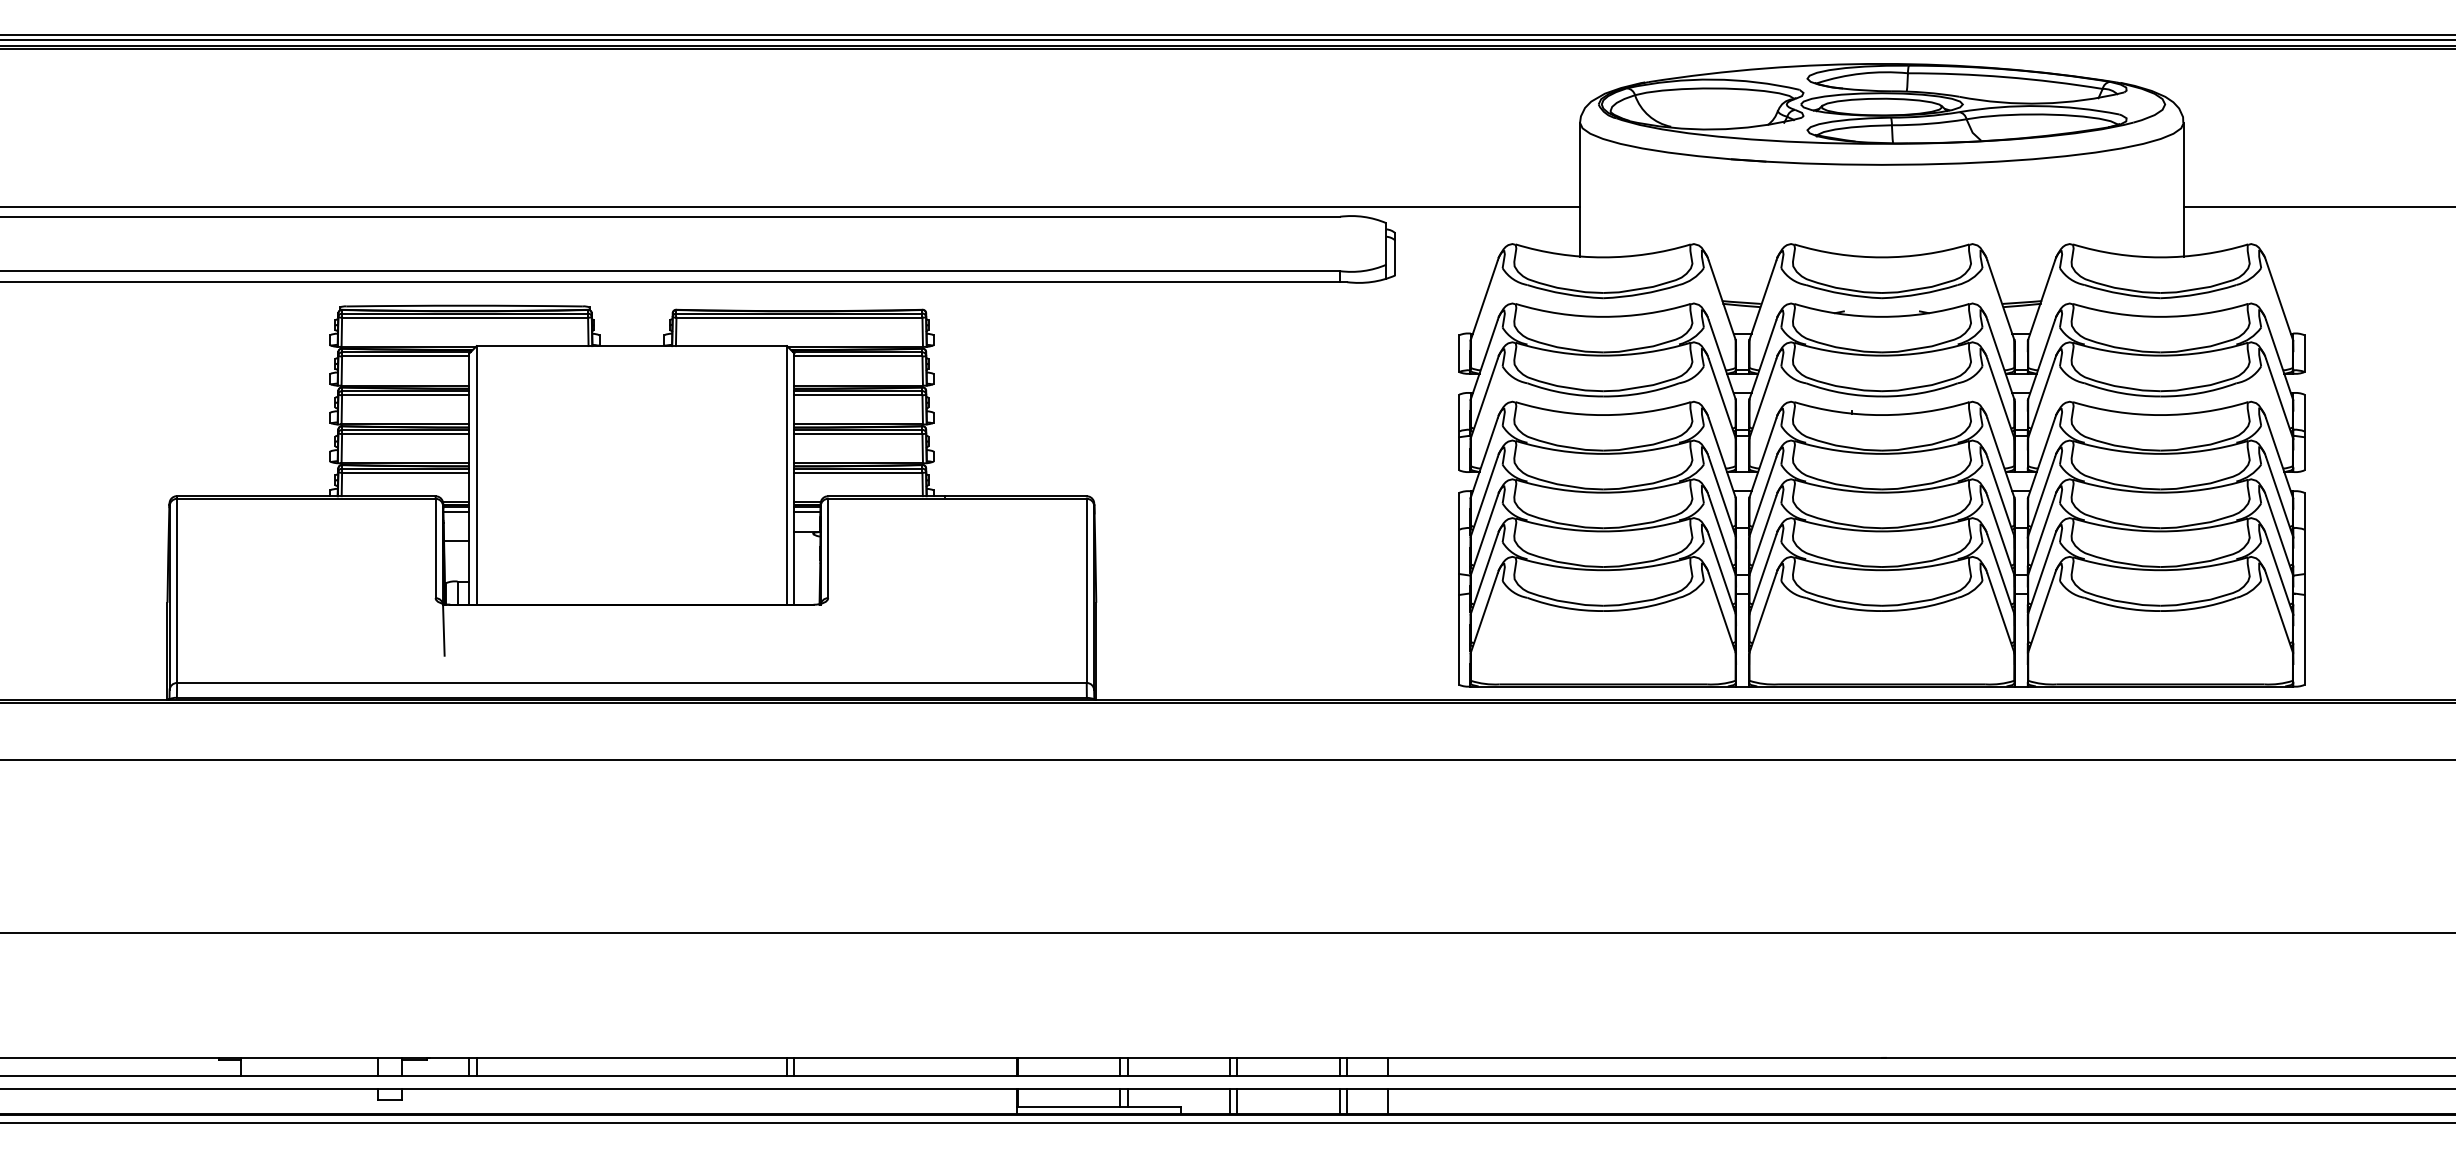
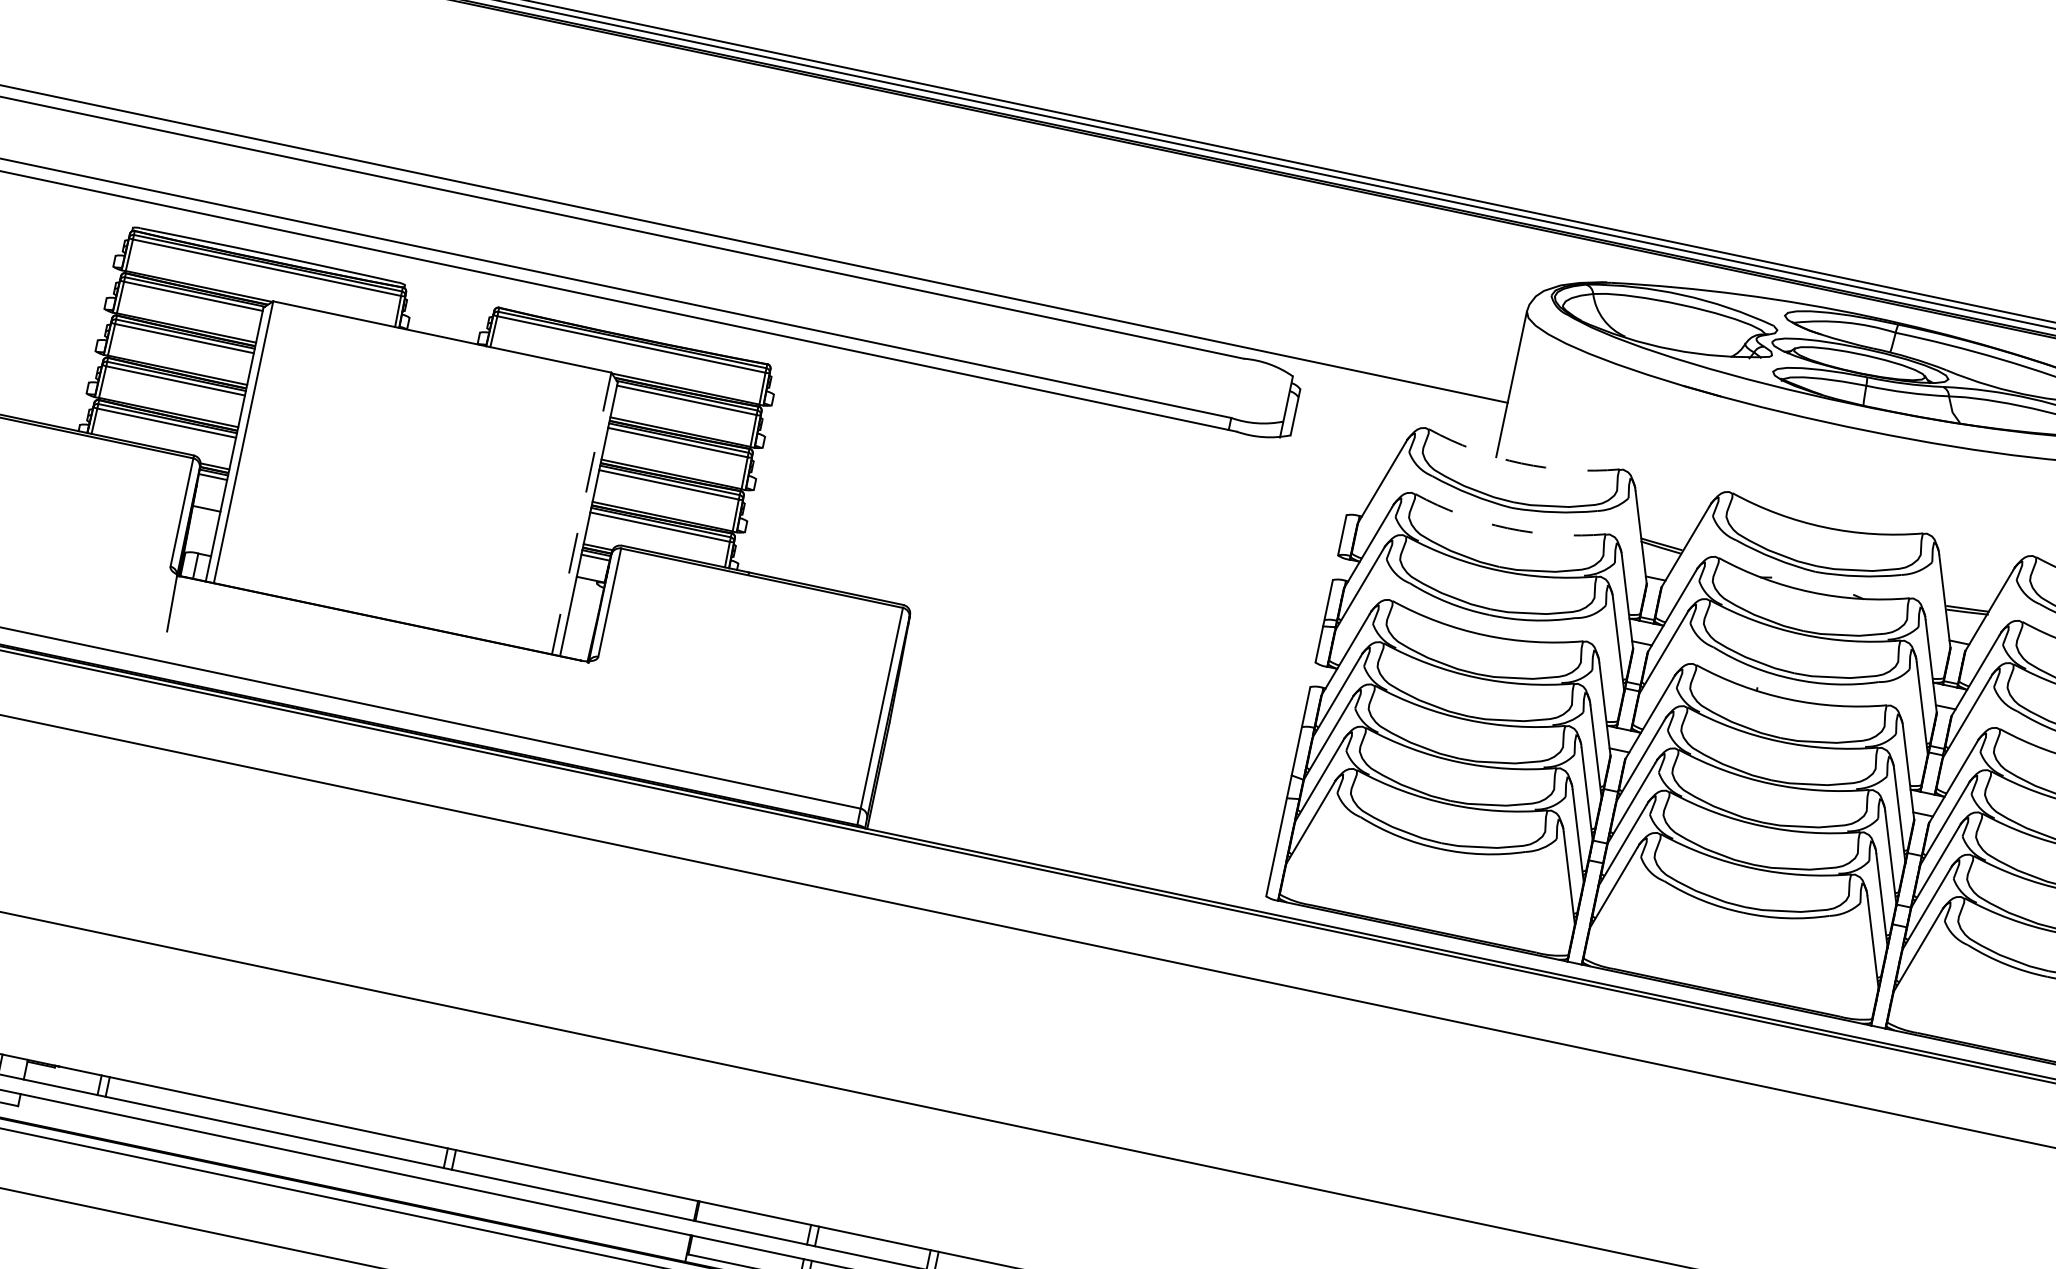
arc: (1603, 257) -> (1521, 463), solid -> dashed
arc: (1603, 316) -> (1508, 527), solid -> dashed
line: (787, 474) -> (582, 512), solid -> dashed

